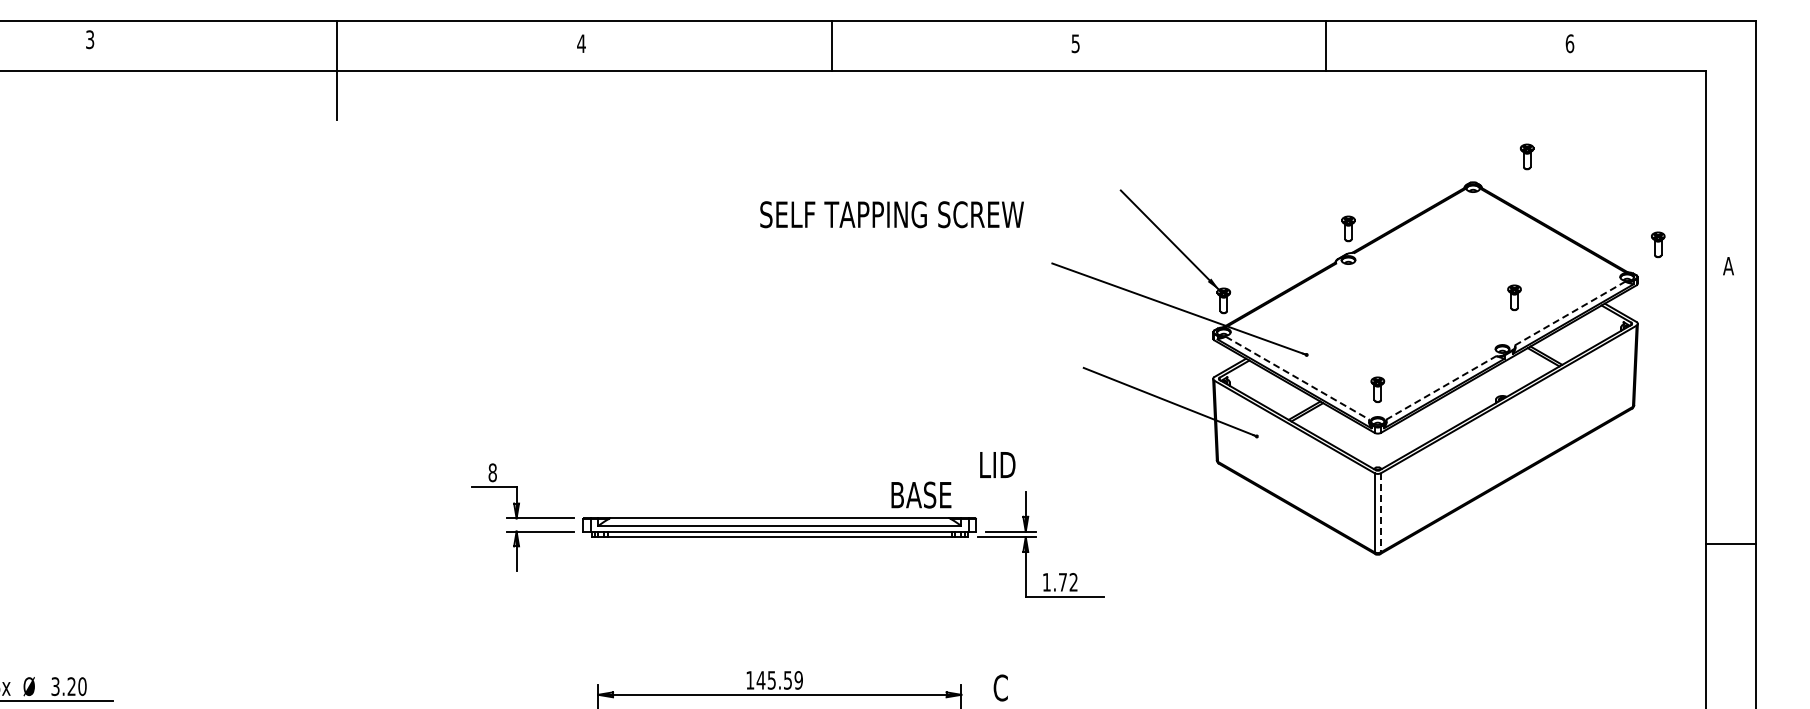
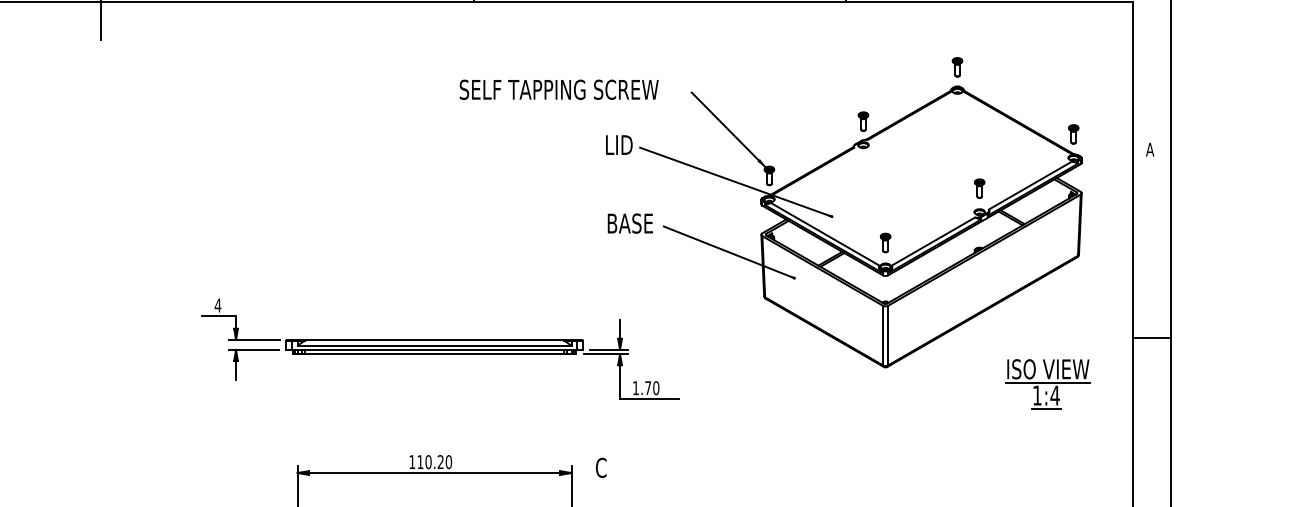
part: (1526, 156) -> (957, 67), moved
text: (891, 214) -> (558, 89), moved
part: (1658, 244) -> (1073, 134), moved
part: (1514, 297) -> (979, 188), moved
line: (1570, 313) -> (1030, 185), dashed -> solid
line: (1298, 378) -> (825, 234), dashed -> solid
line: (1441, 387) -> (933, 241), dashed -> solid
text: (997, 464) -> (619, 144), moved
text: (492, 472) -> (217, 305), 8 -> 4
text: (921, 494) -> (630, 223), moved
line: (1381, 512) -> (888, 335), dashed -> solid
line: (1730, 543) -> (1151, 337), moved
part: (1592, 576) -> (1047, 383), added
text: (1073, 582) -> (656, 388), 1.72 -> 1.70
text: (779, 680) -> (434, 462), 145.59 -> 110.20

